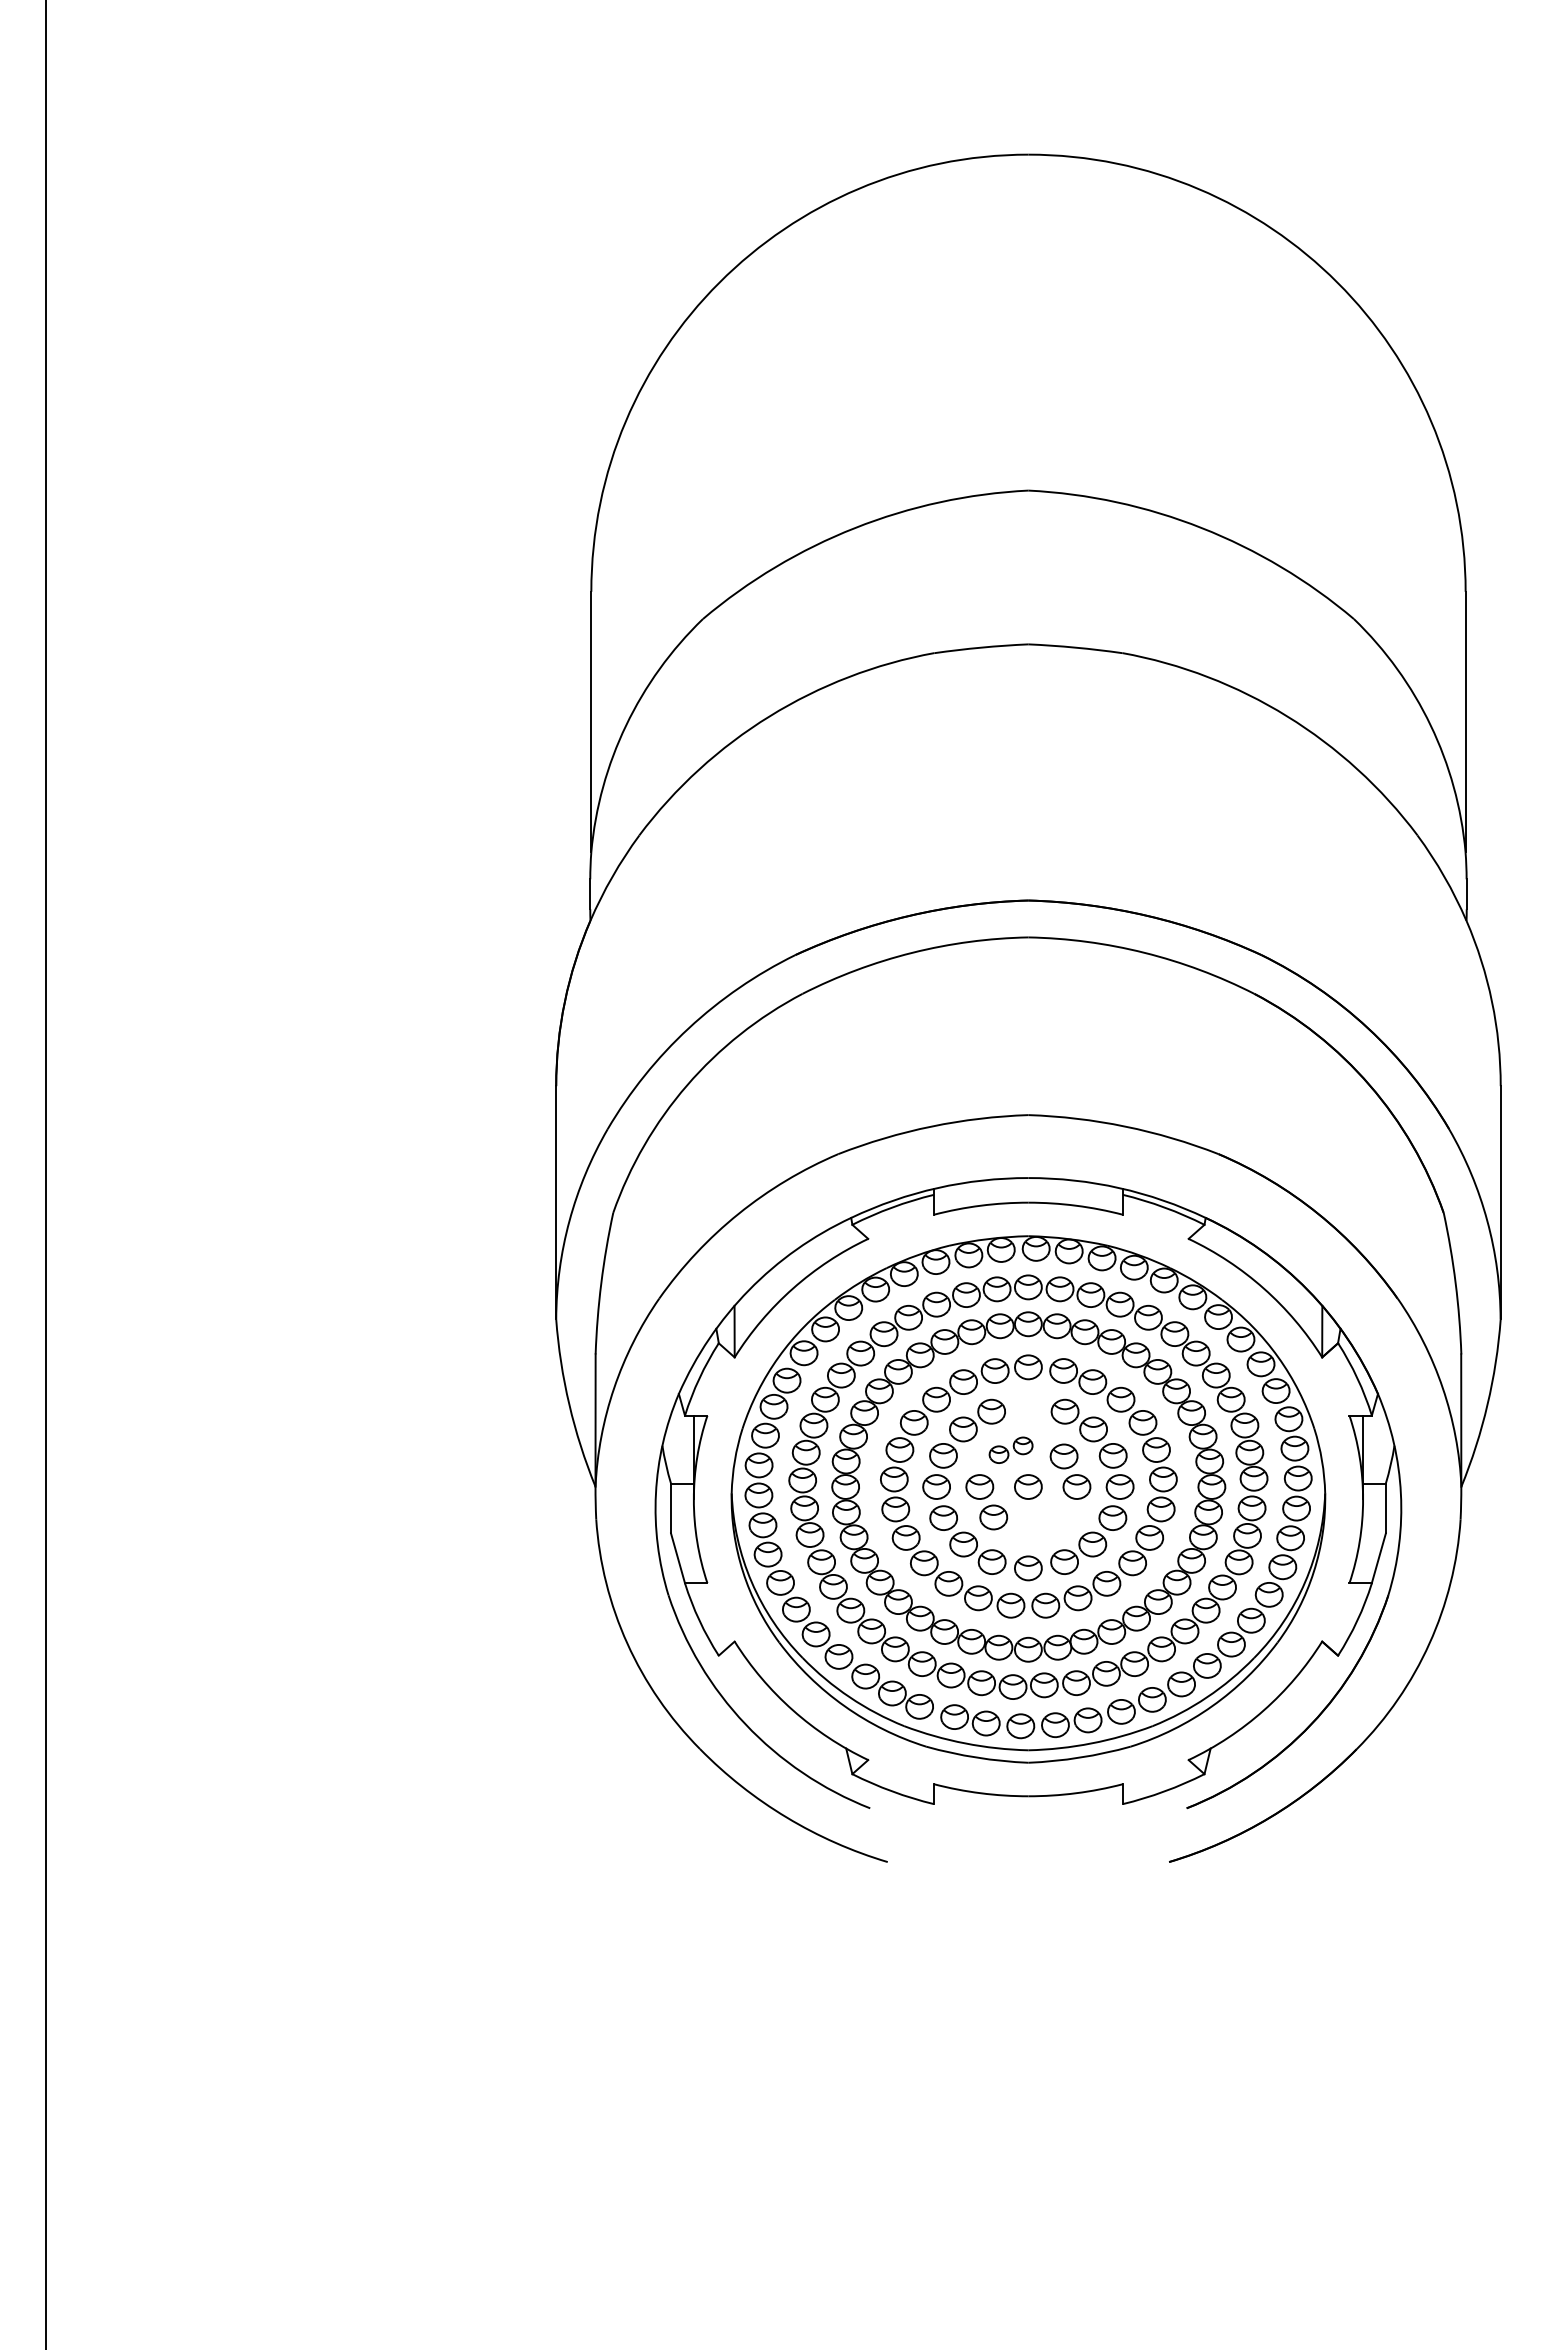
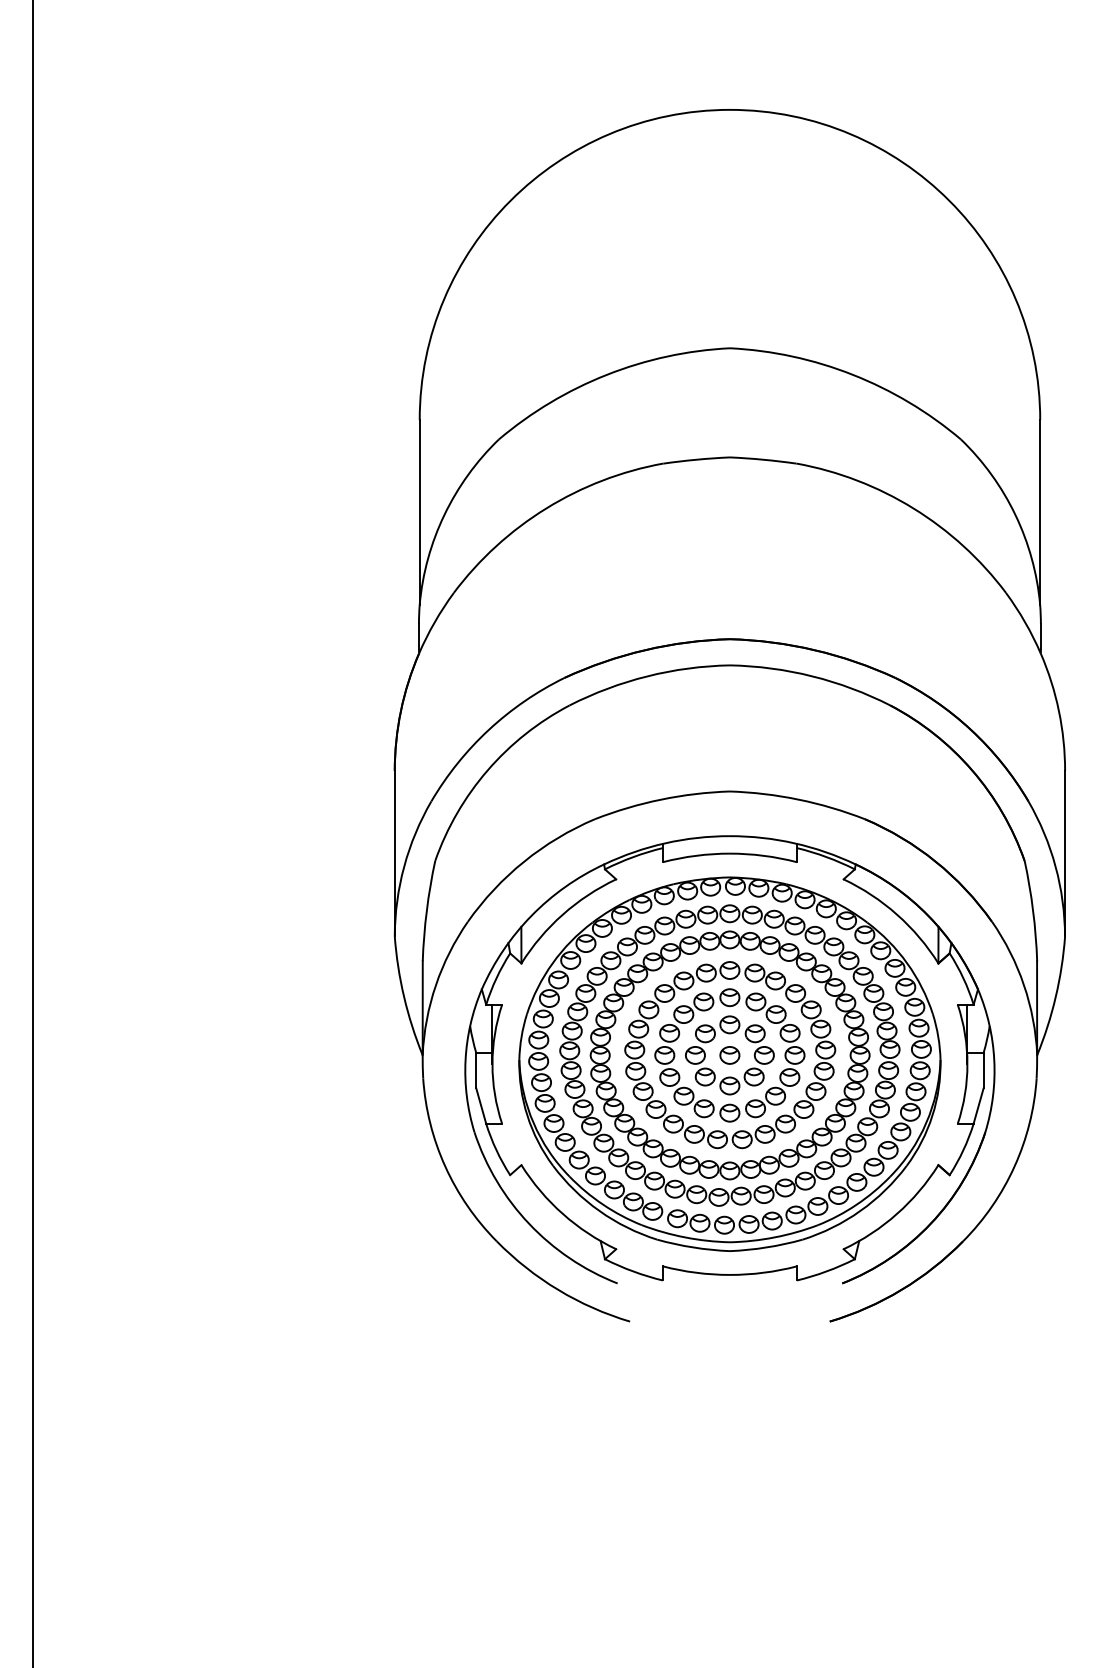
part: (1028, 1405) -> (729, 997), added
part: (1010, 1450) -> (717, 1029), size x1.43
part: (1045, 1523) -> (742, 1081), added

